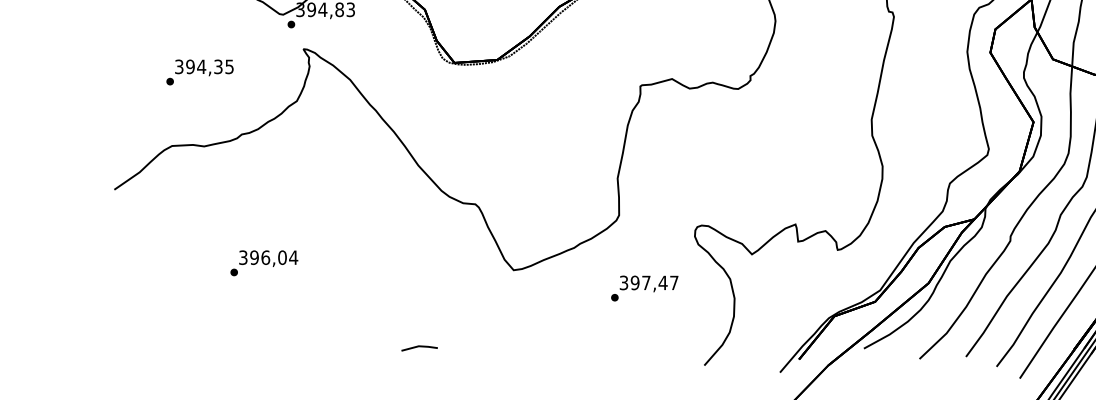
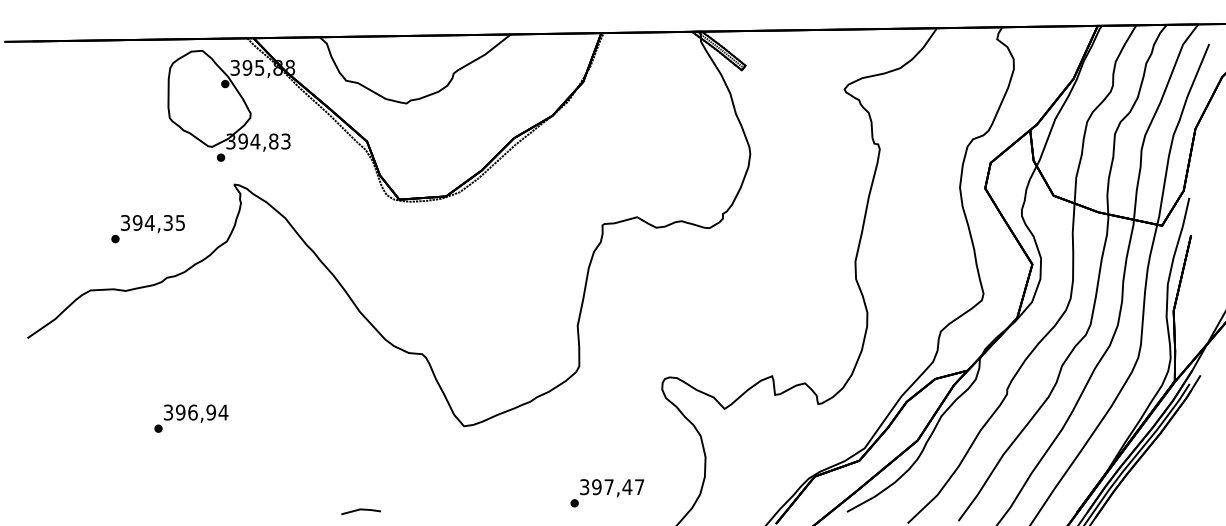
text: (199, 72) -> (147, 229), moved
text: (281, 257) -> (210, 412), 396,04 -> 396,94
text: (643, 288) -> (606, 493), moved

